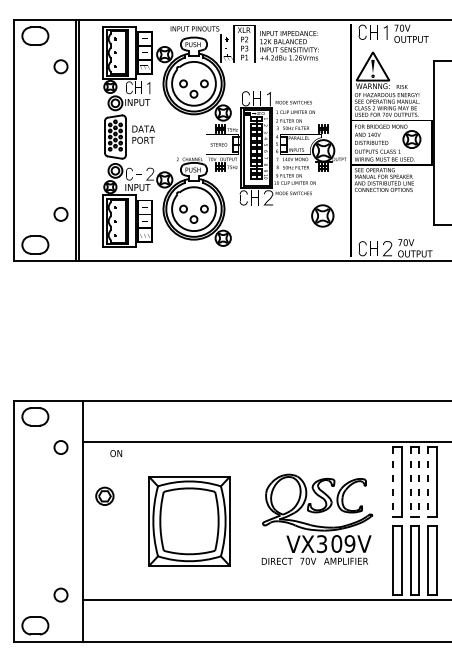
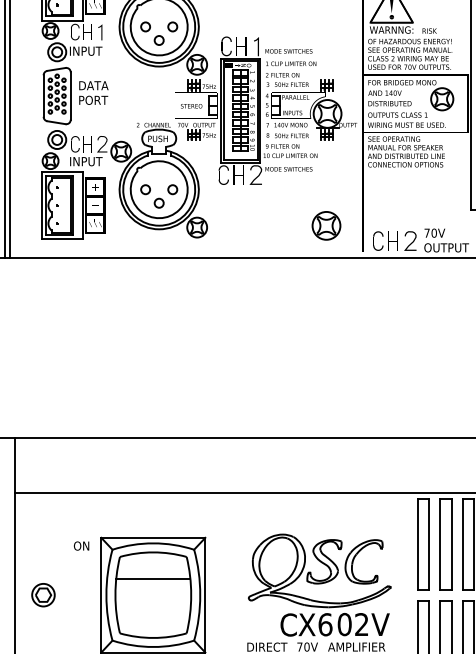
part: (322, 215) -> (326, 225), moved
text: (116, 453) -> (81, 546), moved
line: (393, 482) -> (418, 544), dashed -> solid
line: (410, 482) -> (440, 544), dashed -> solid
line: (419, 482) -> (452, 544), dashed -> solid
line: (427, 482) -> (462, 544), dashed -> solid
part: (104, 495) -> (42, 594), moved
line: (189, 508) -> (153, 578), added
text: (349, 543) -> (361, 623), 9 -> 2
text: (293, 544) -> (288, 625), V -> C
text: (321, 544) -> (324, 625), 3 -> 6

